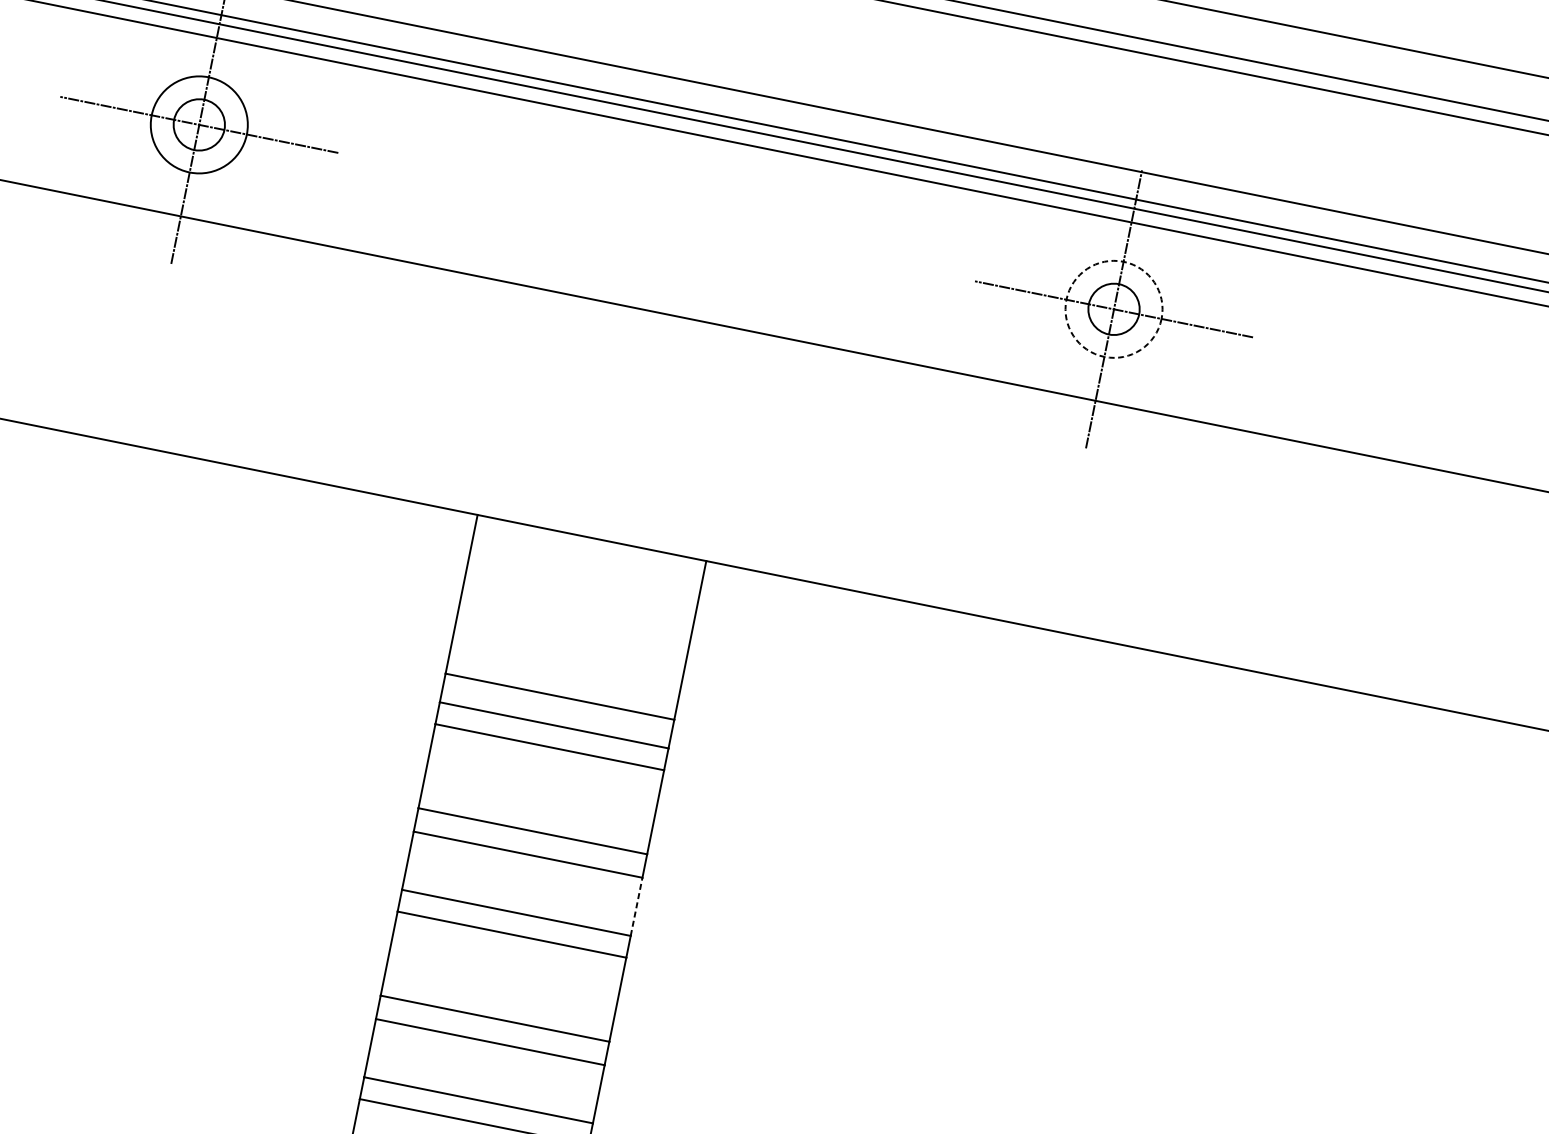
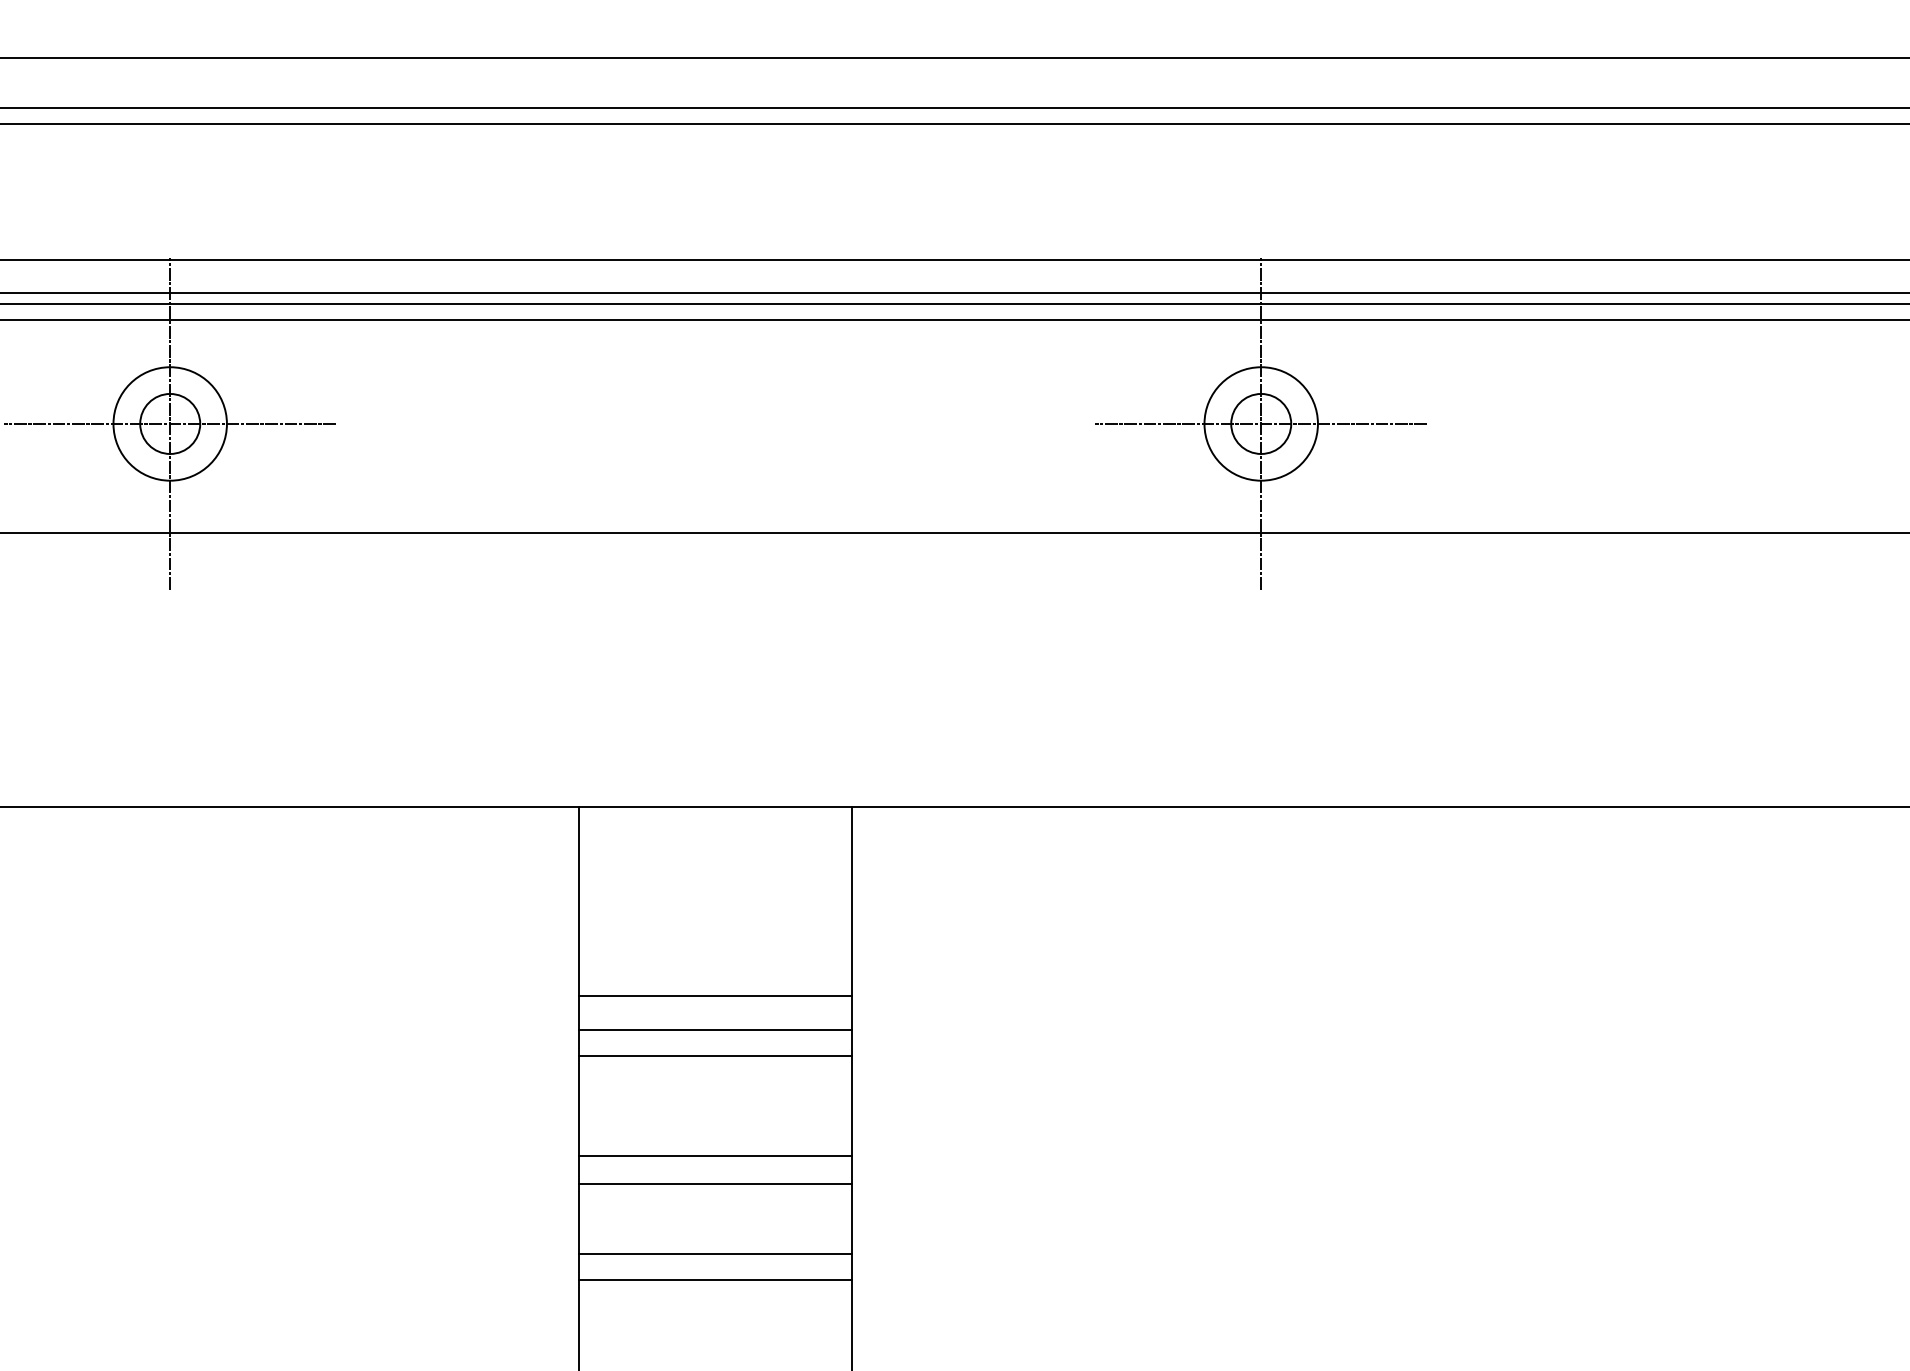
circle: (1113, 308) -> (1260, 423), dashed -> solid
line: (636, 907) -> (852, 1219), dashed -> solid

